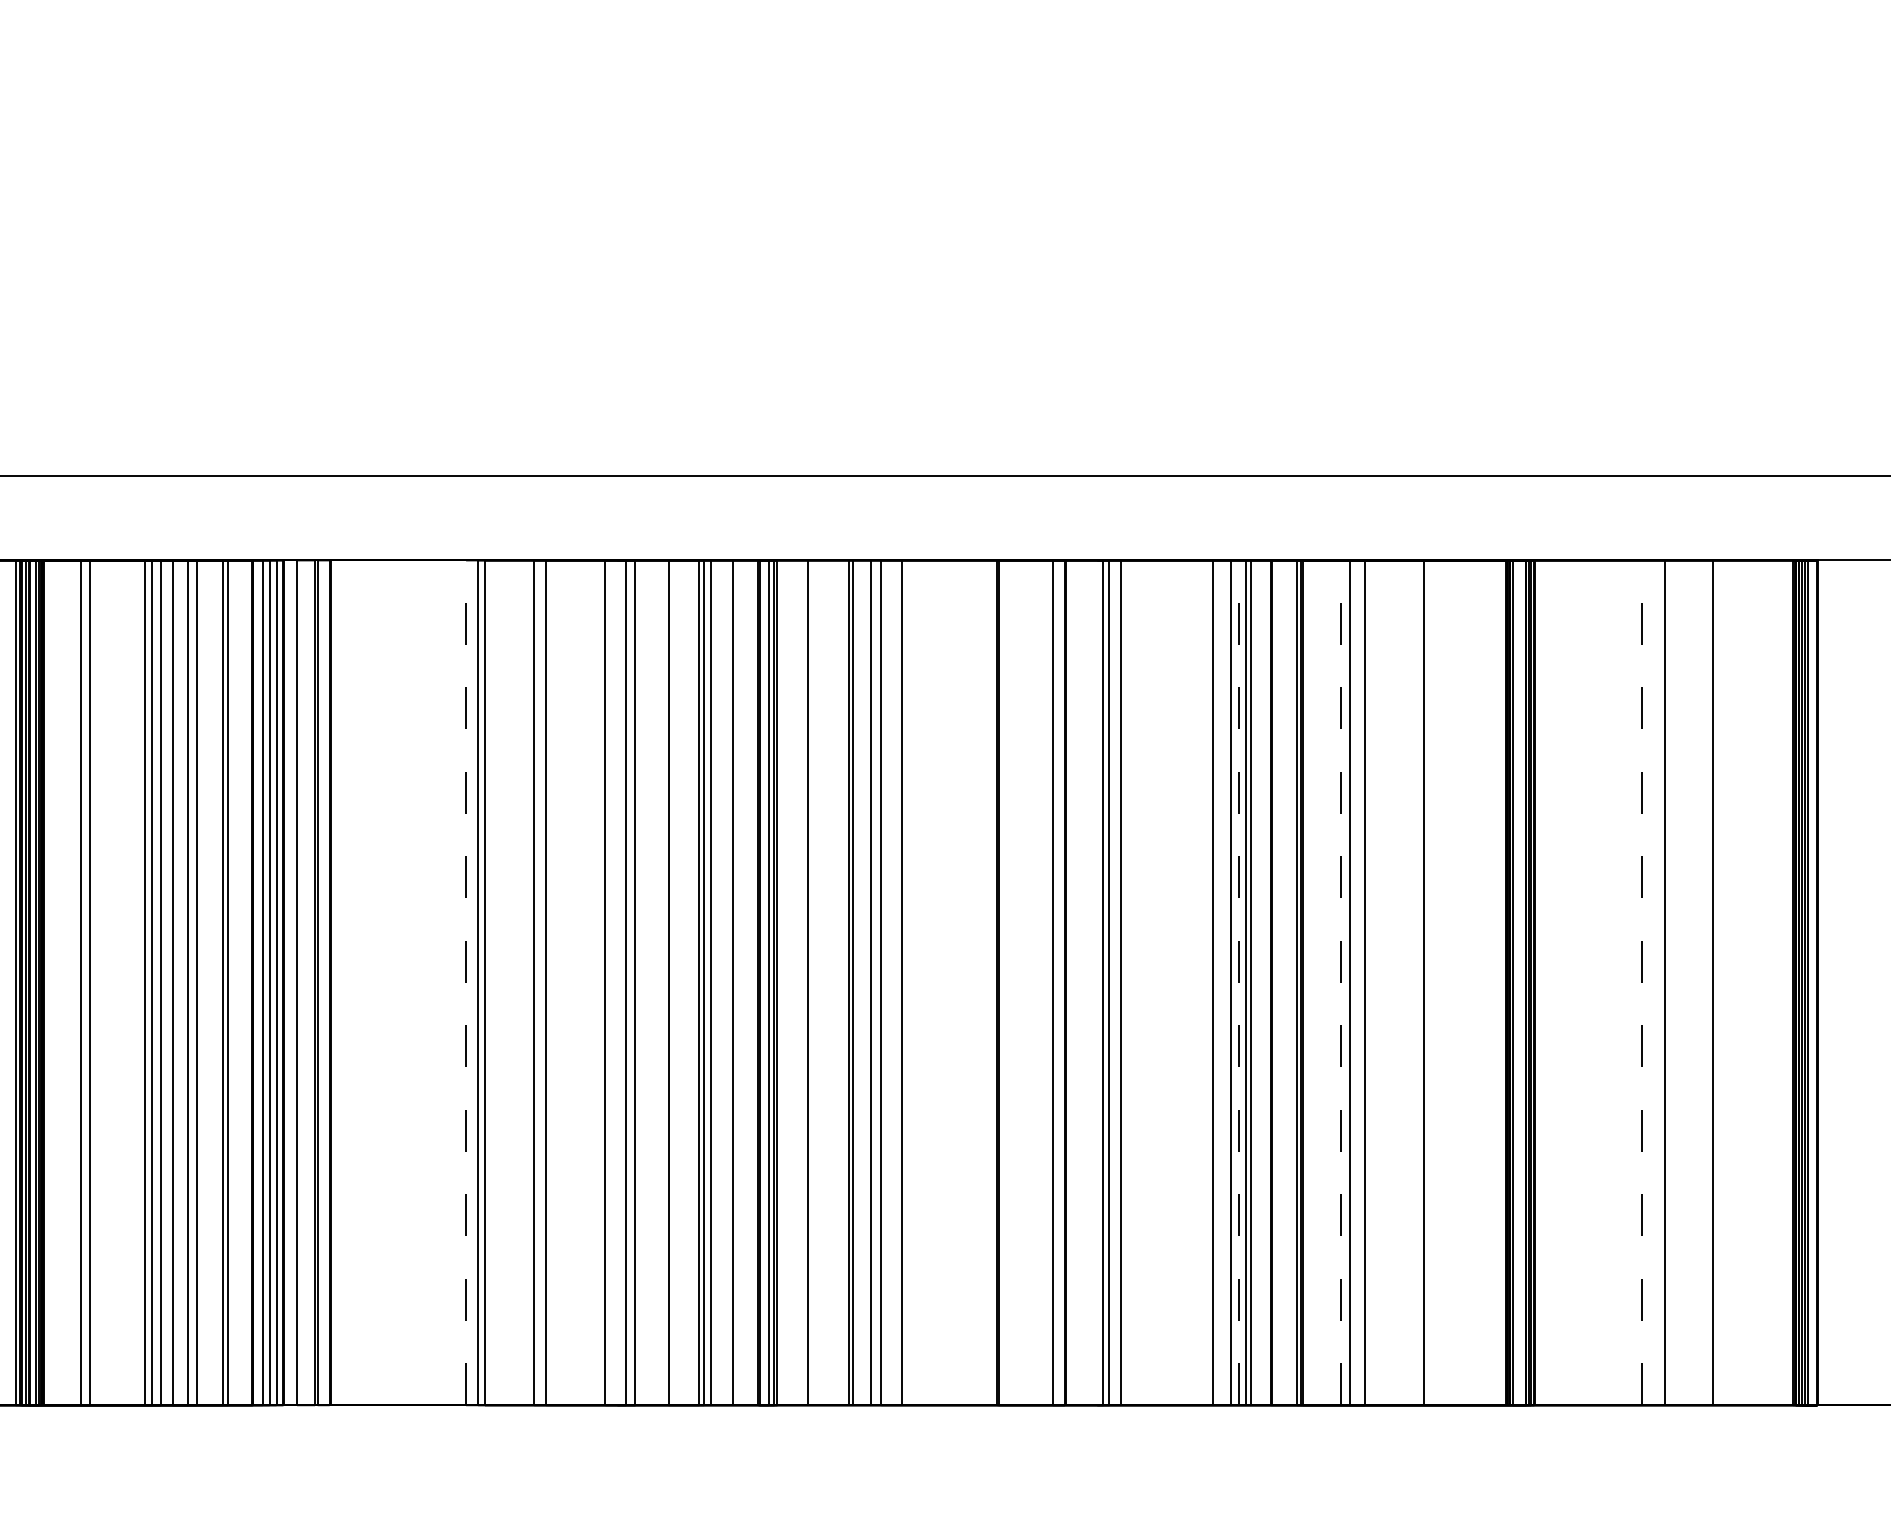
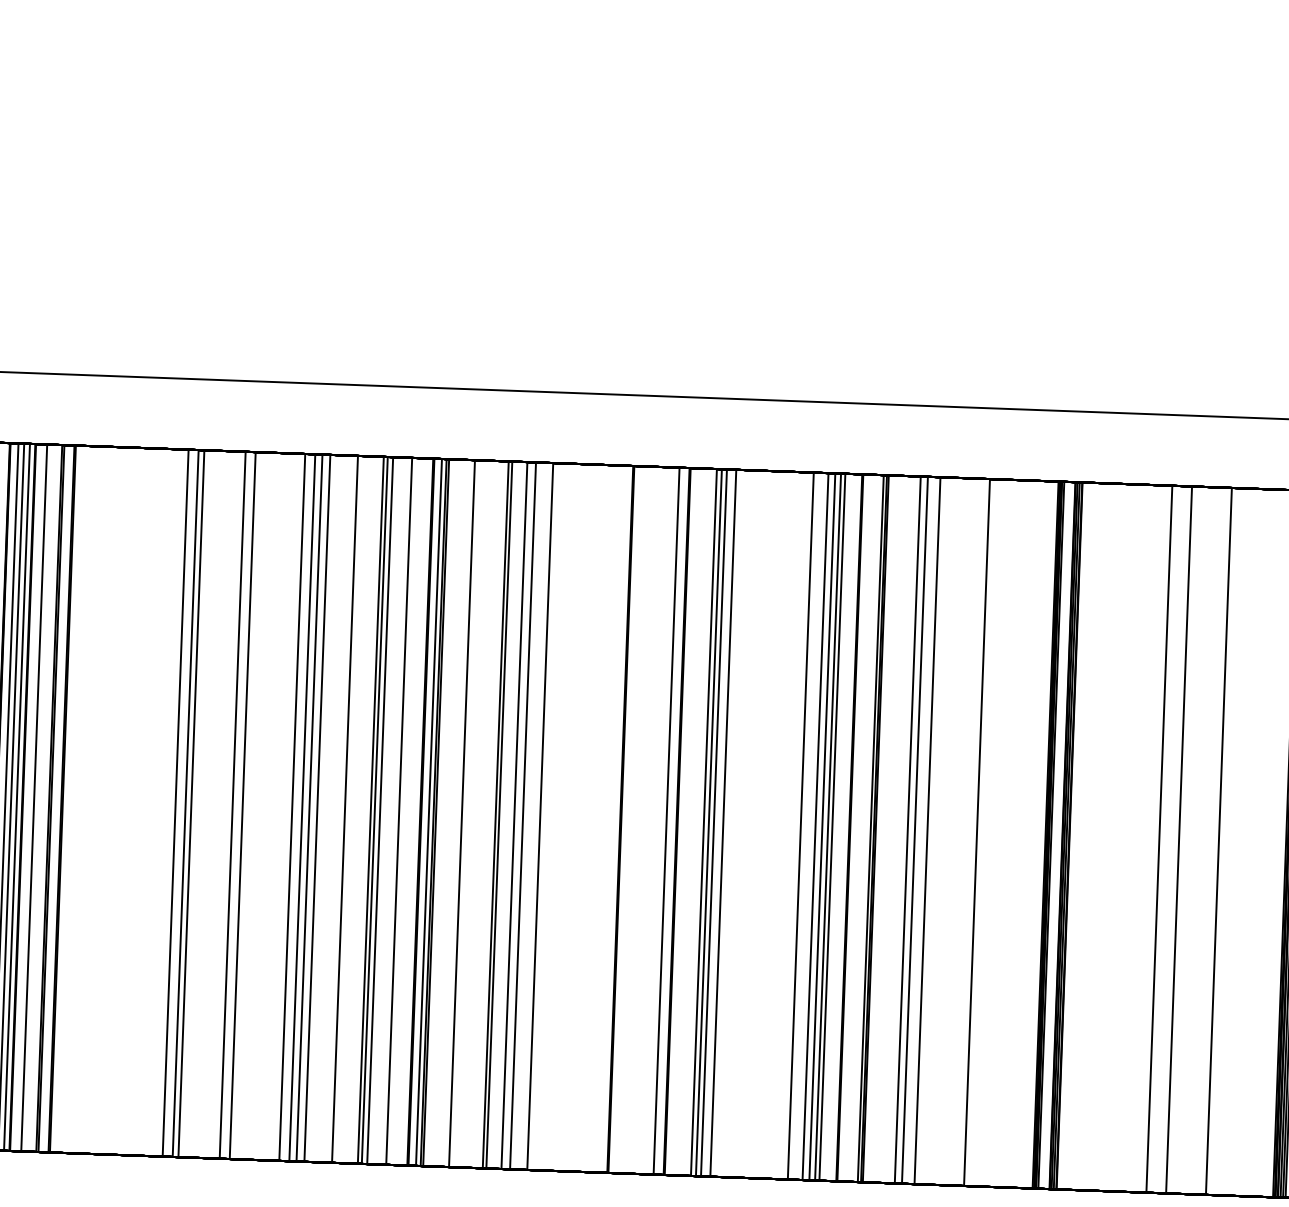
line: (466, 982) -> (175, 802), dashed -> solid
line: (617, 982) -> (302, 807), added
line: (1097, 982) -> (703, 822), added
line: (1238, 982) -> (821, 826), dashed -> solid
line: (1341, 982) -> (908, 829), dashed -> solid
line: (1641, 982) -> (1159, 838), dashed -> solid

